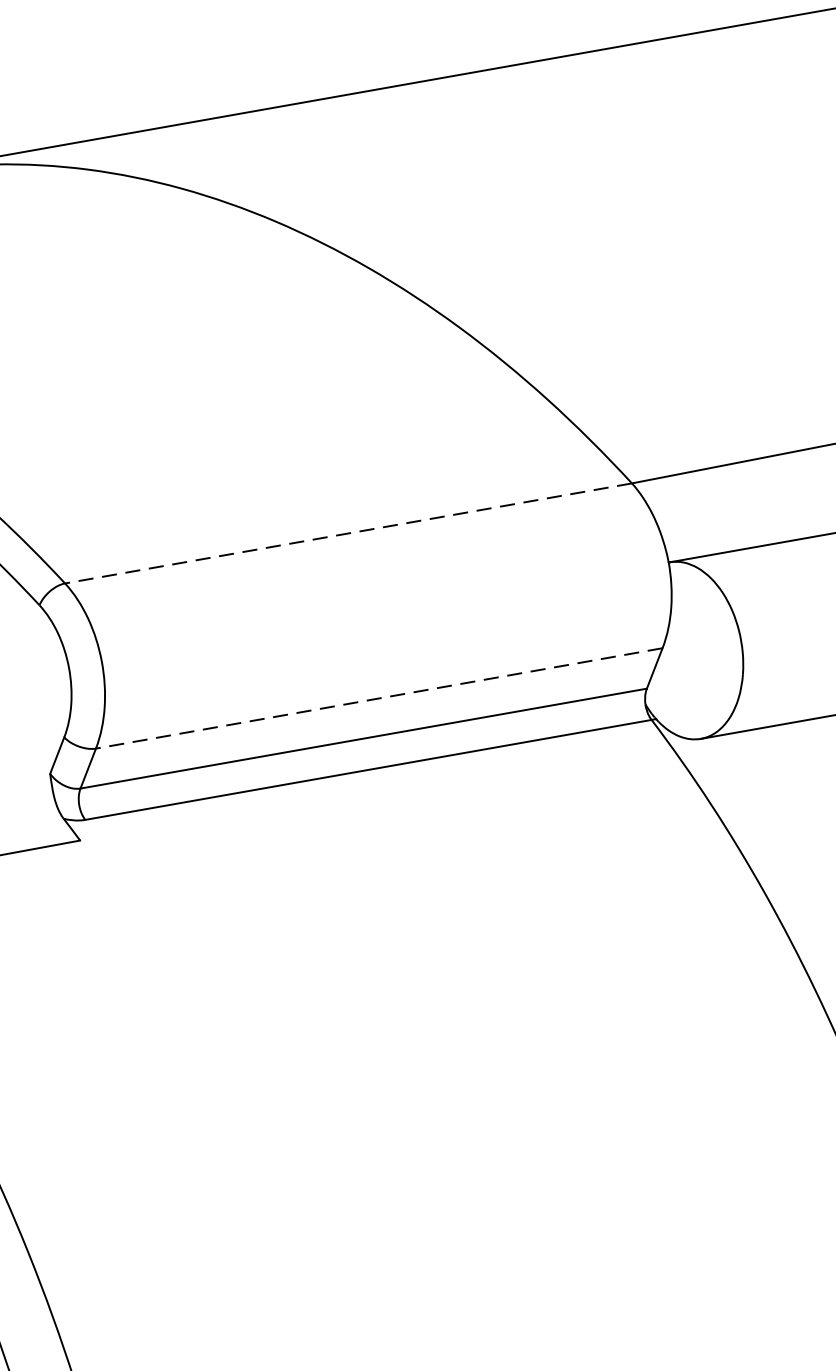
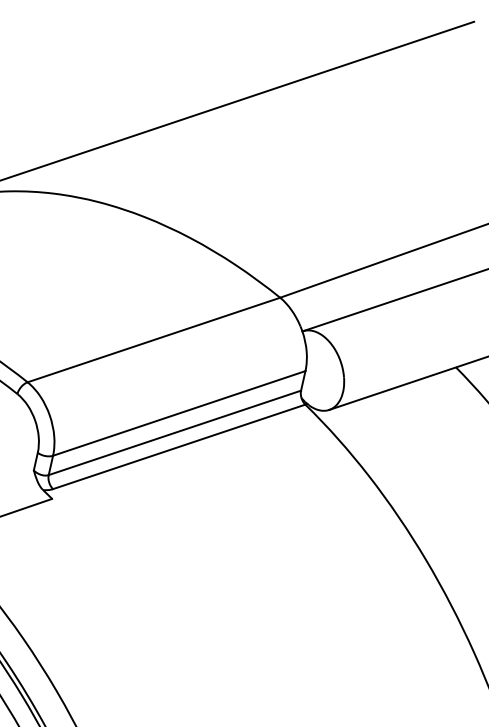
line: (347, 534) -> (153, 340), dashed -> solid
line: (377, 698) -> (178, 413), dashed -> solid

